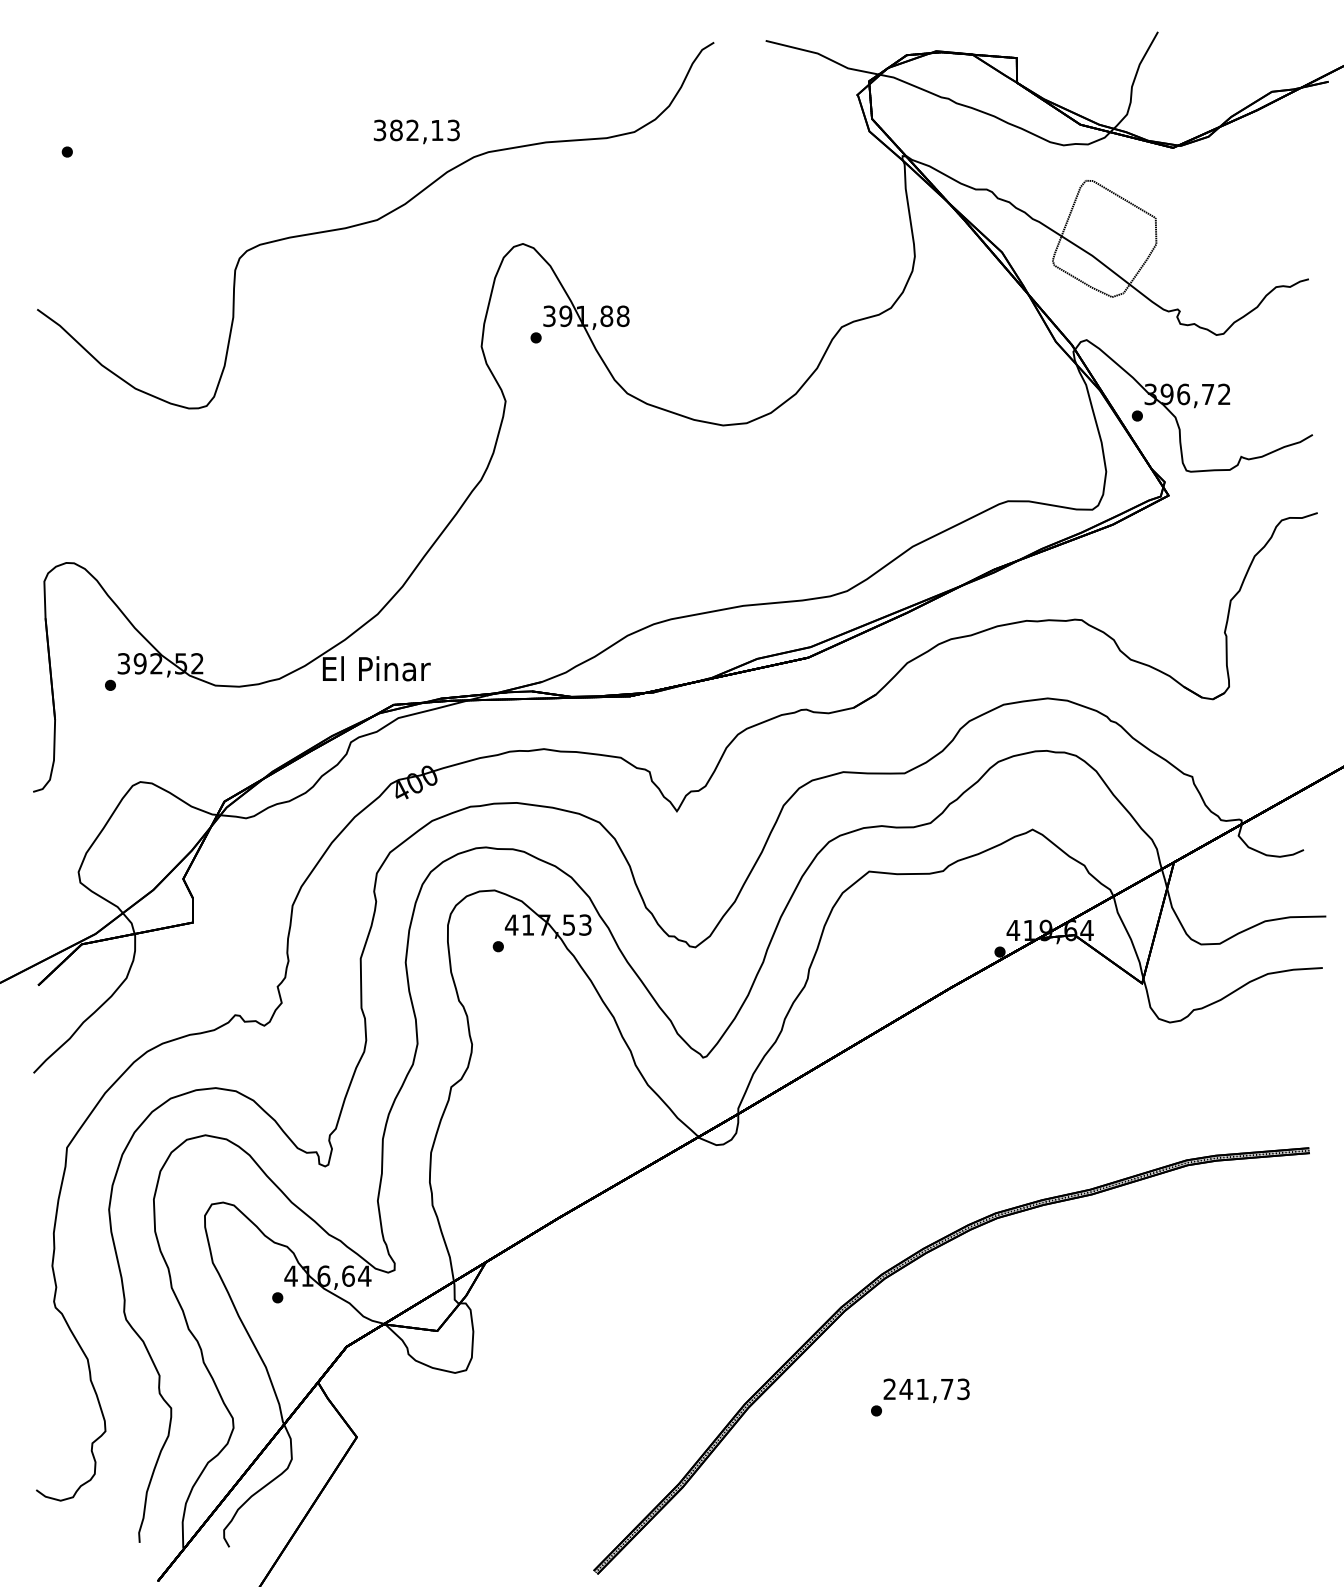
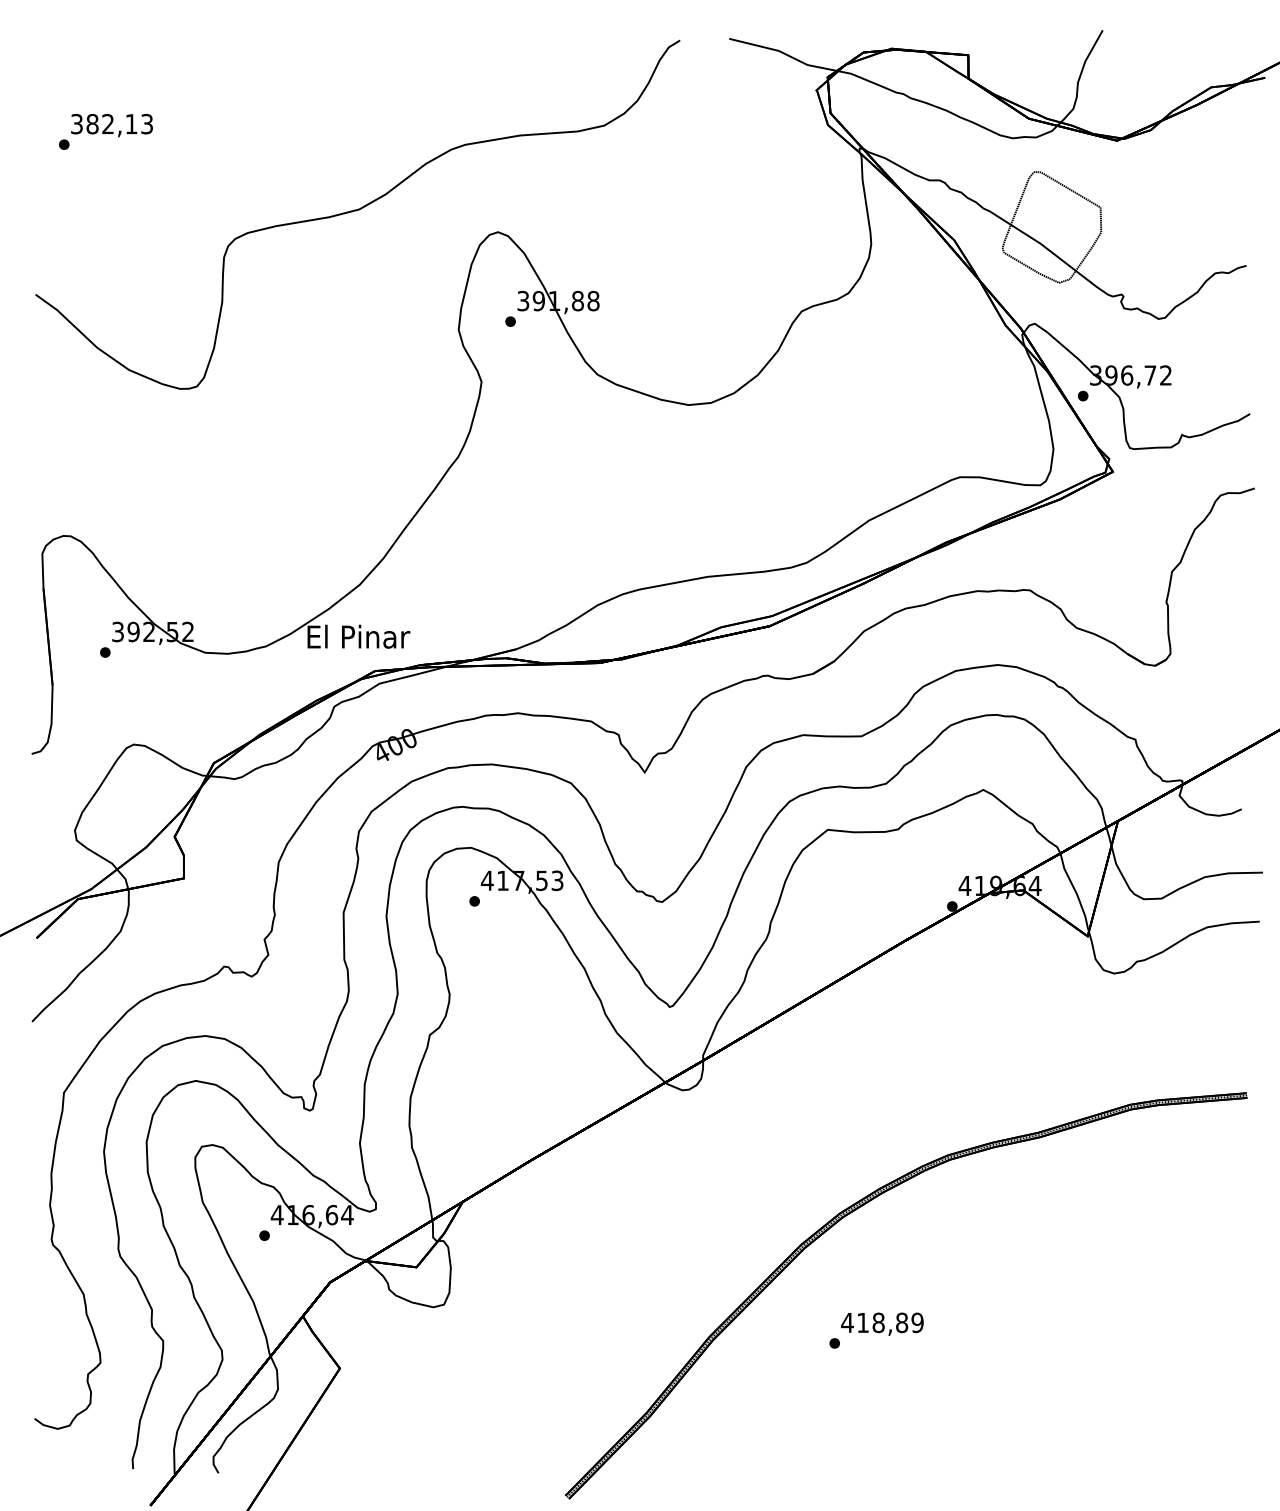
text: (416, 131) -> (111, 125), moved
text: (926, 1388) -> (882, 1322), 241,73 -> 418,89

